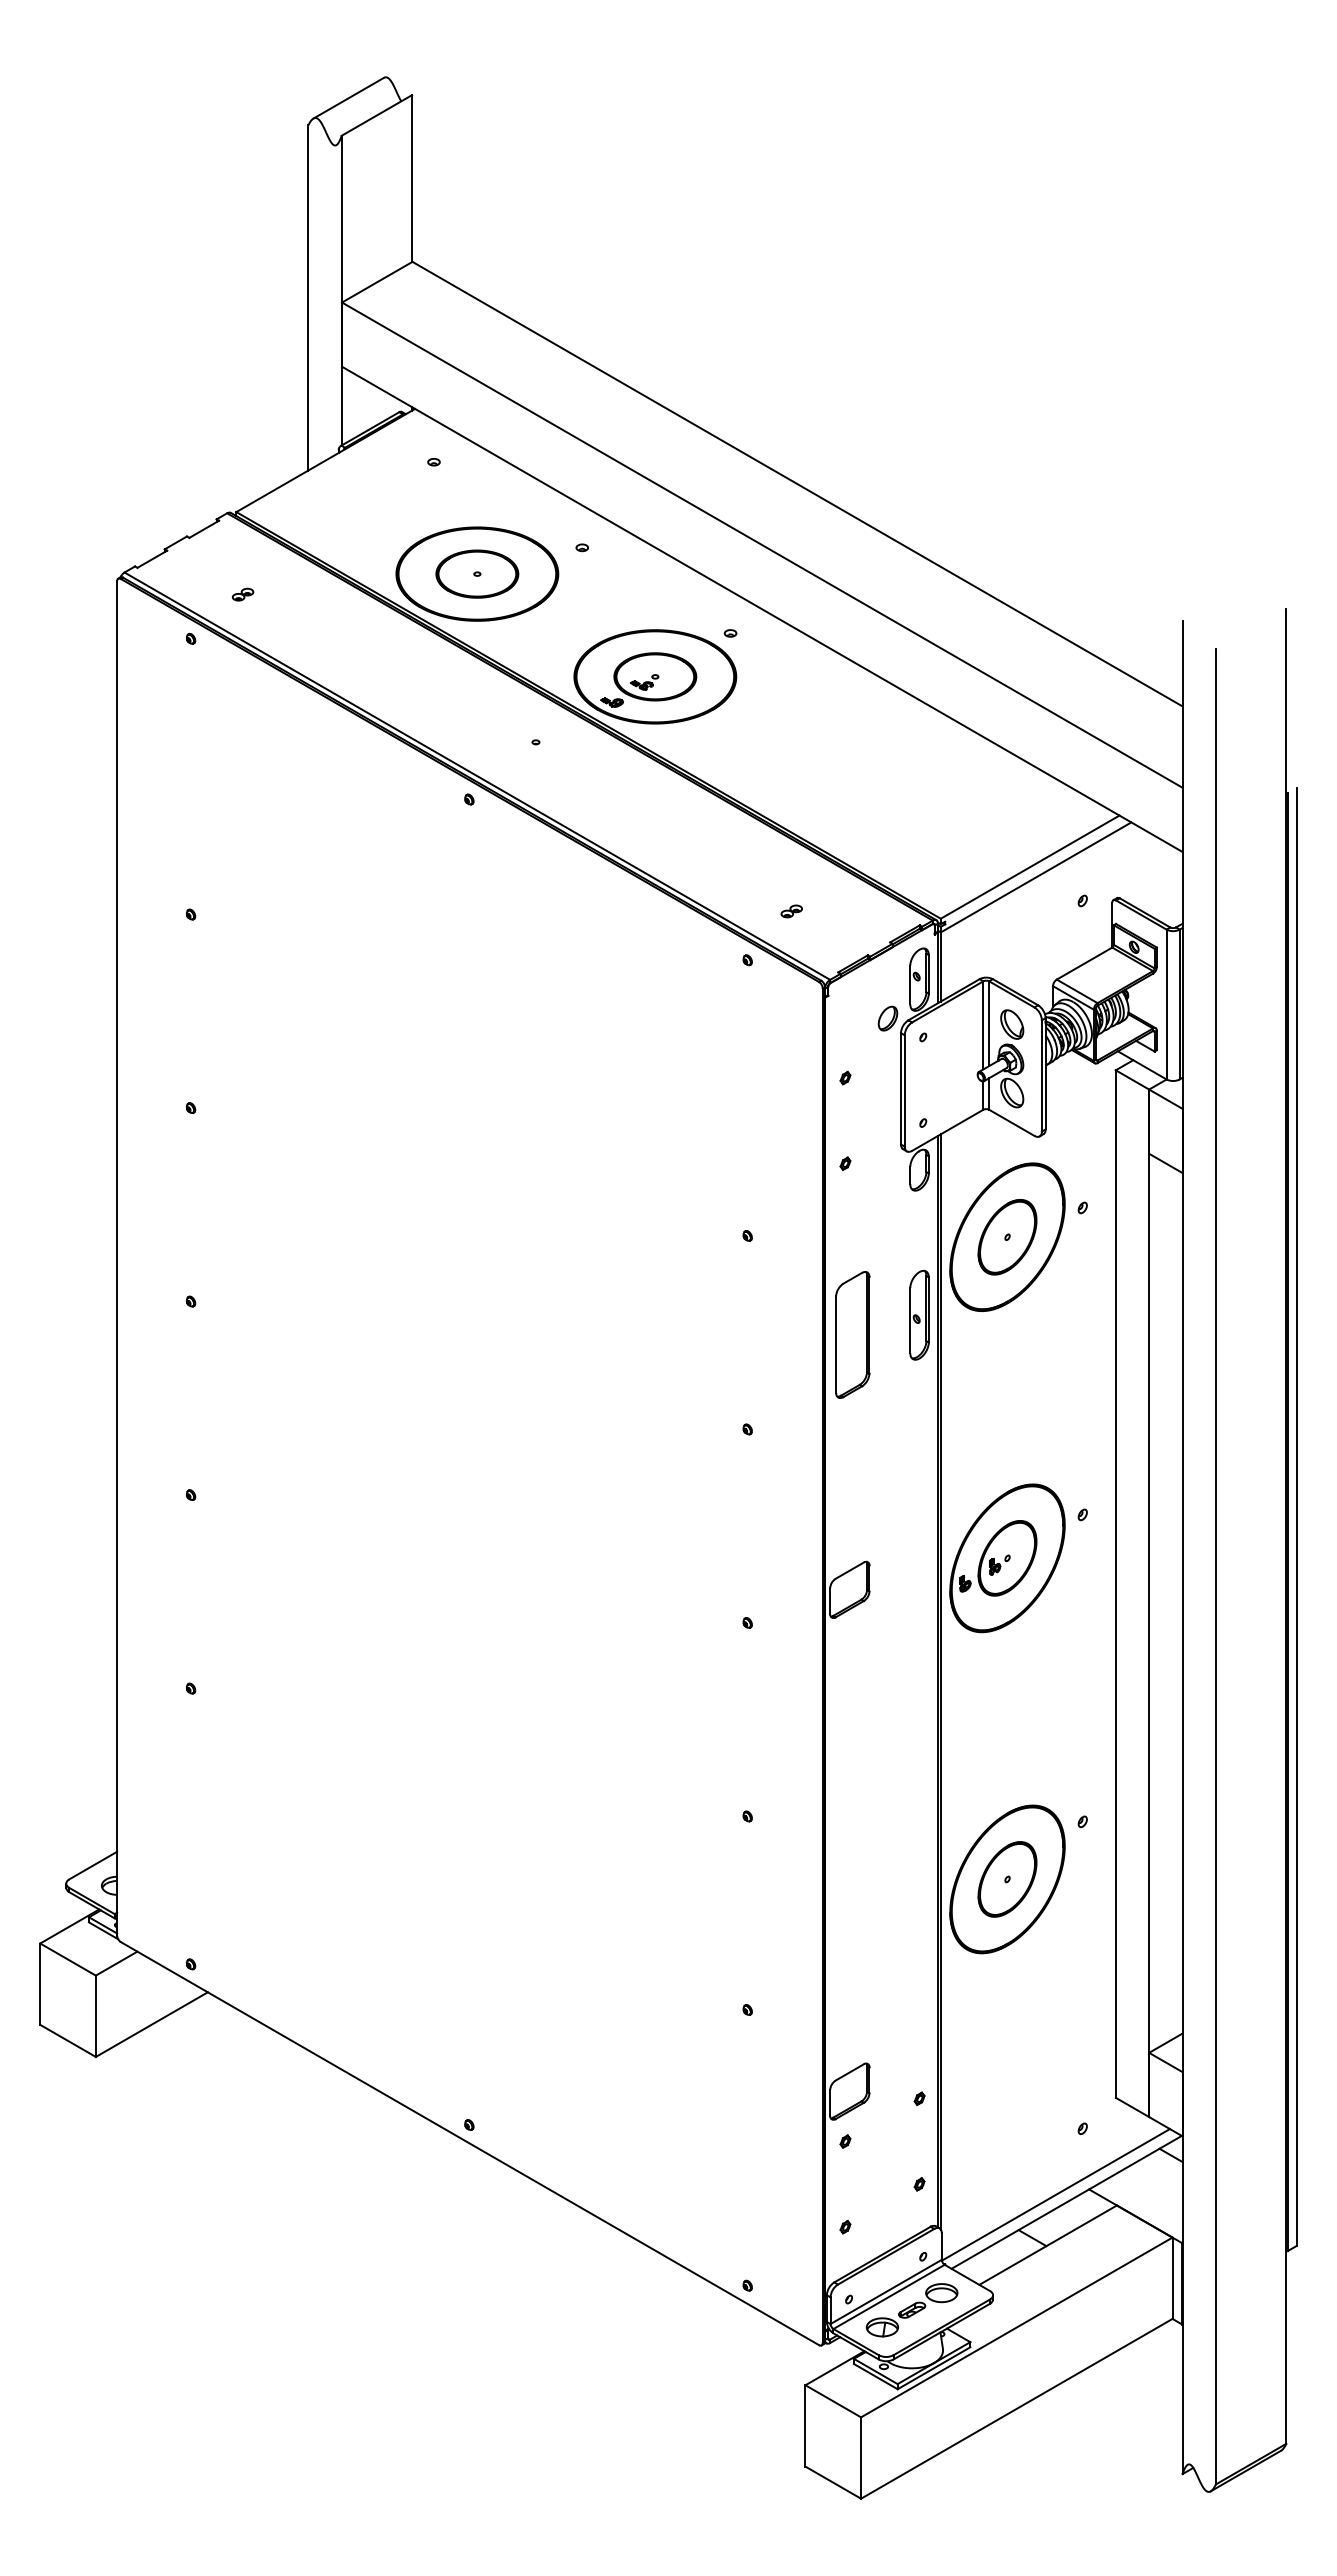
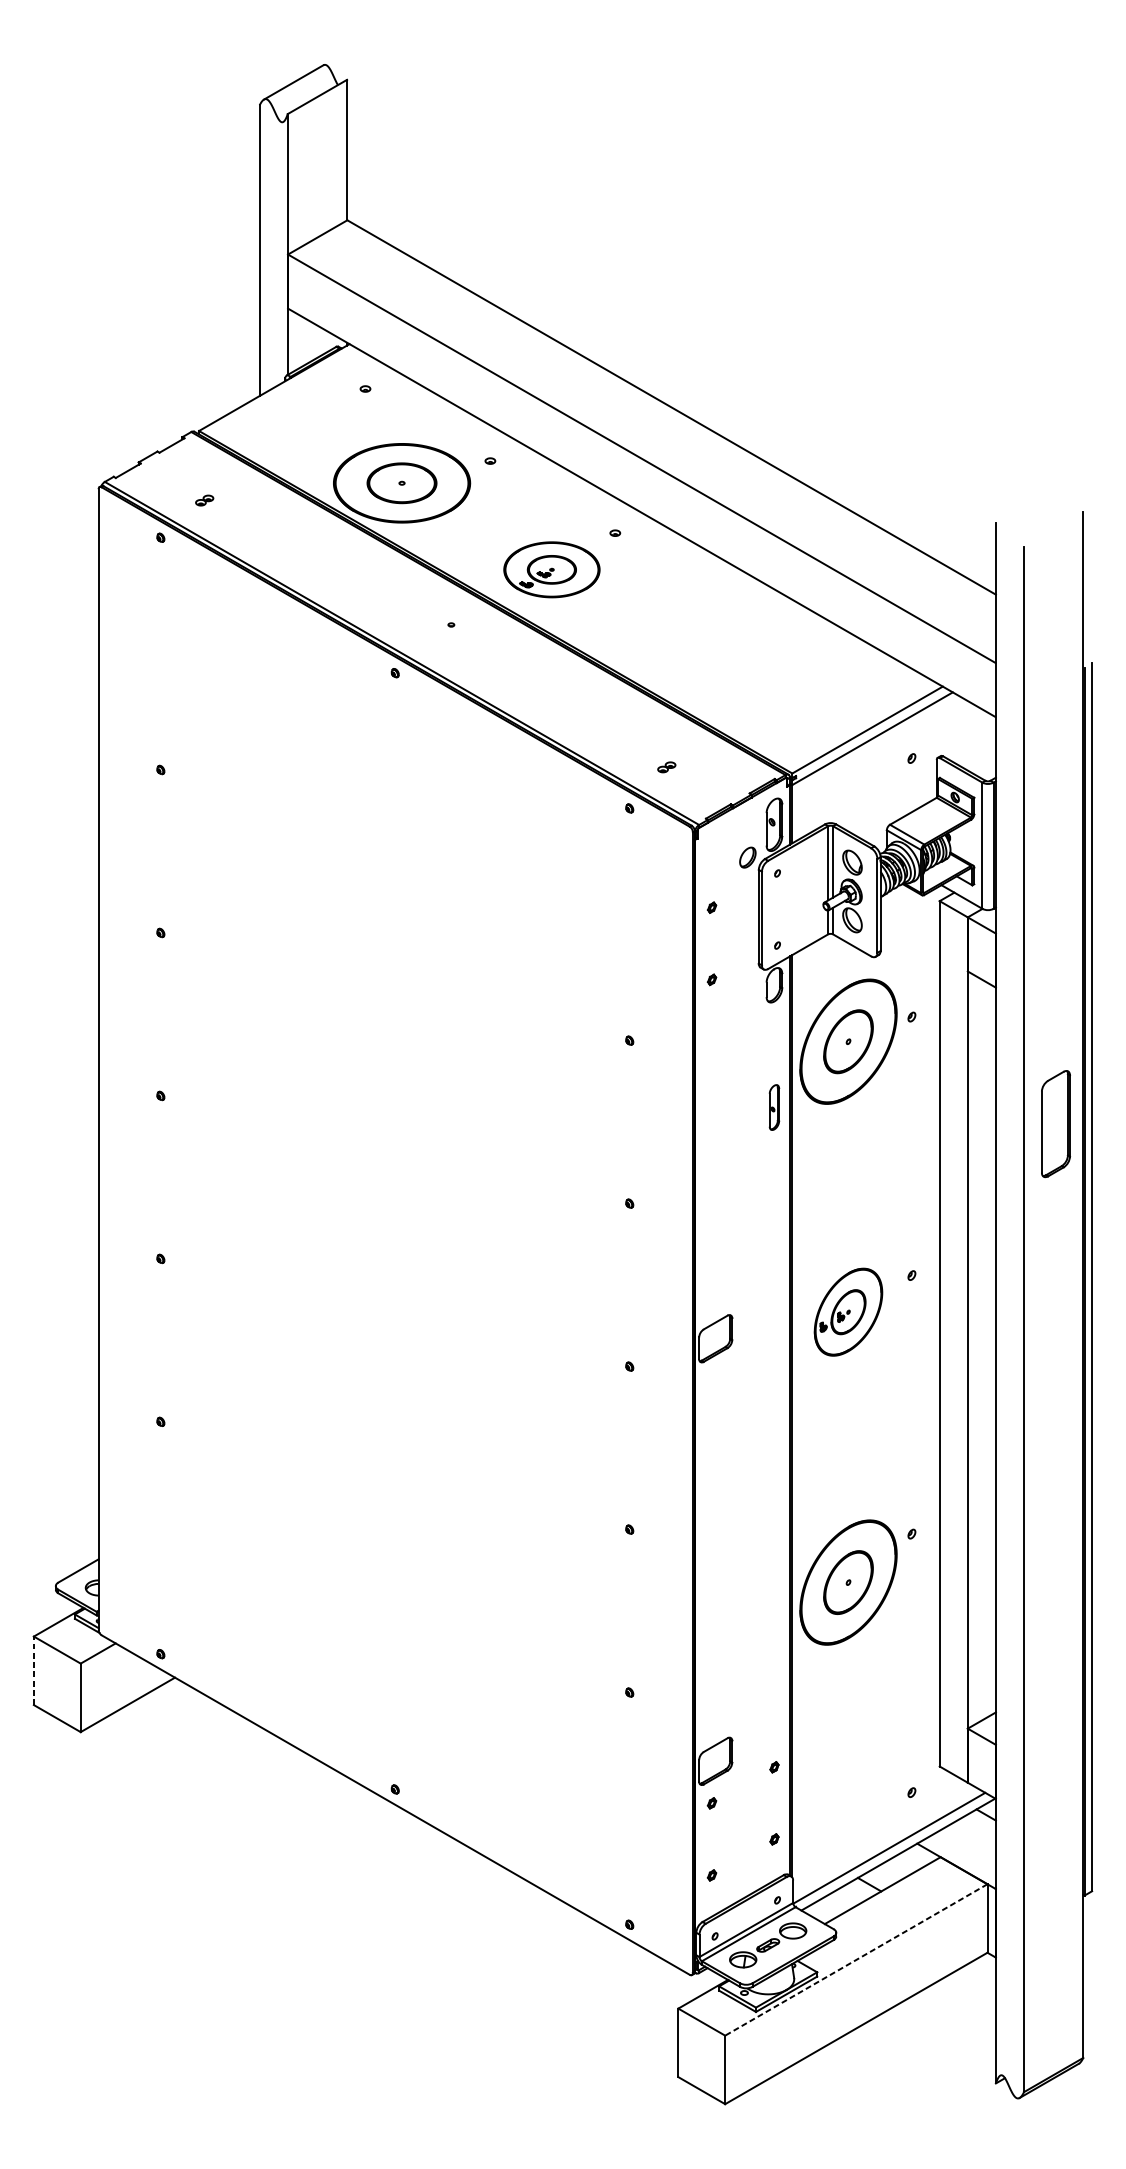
part: (655, 676) -> (552, 569), size x0.7
part: (919, 1315) -> (774, 1107), size x0.6
part: (852, 1334) -> (1055, 1123), moved
part: (1007, 1558) -> (848, 1312), size x0.7
line: (40, 1984) -> (34, 1671), solid -> dashed
line: (1016, 2327) -> (856, 1959), solid -> dashed

